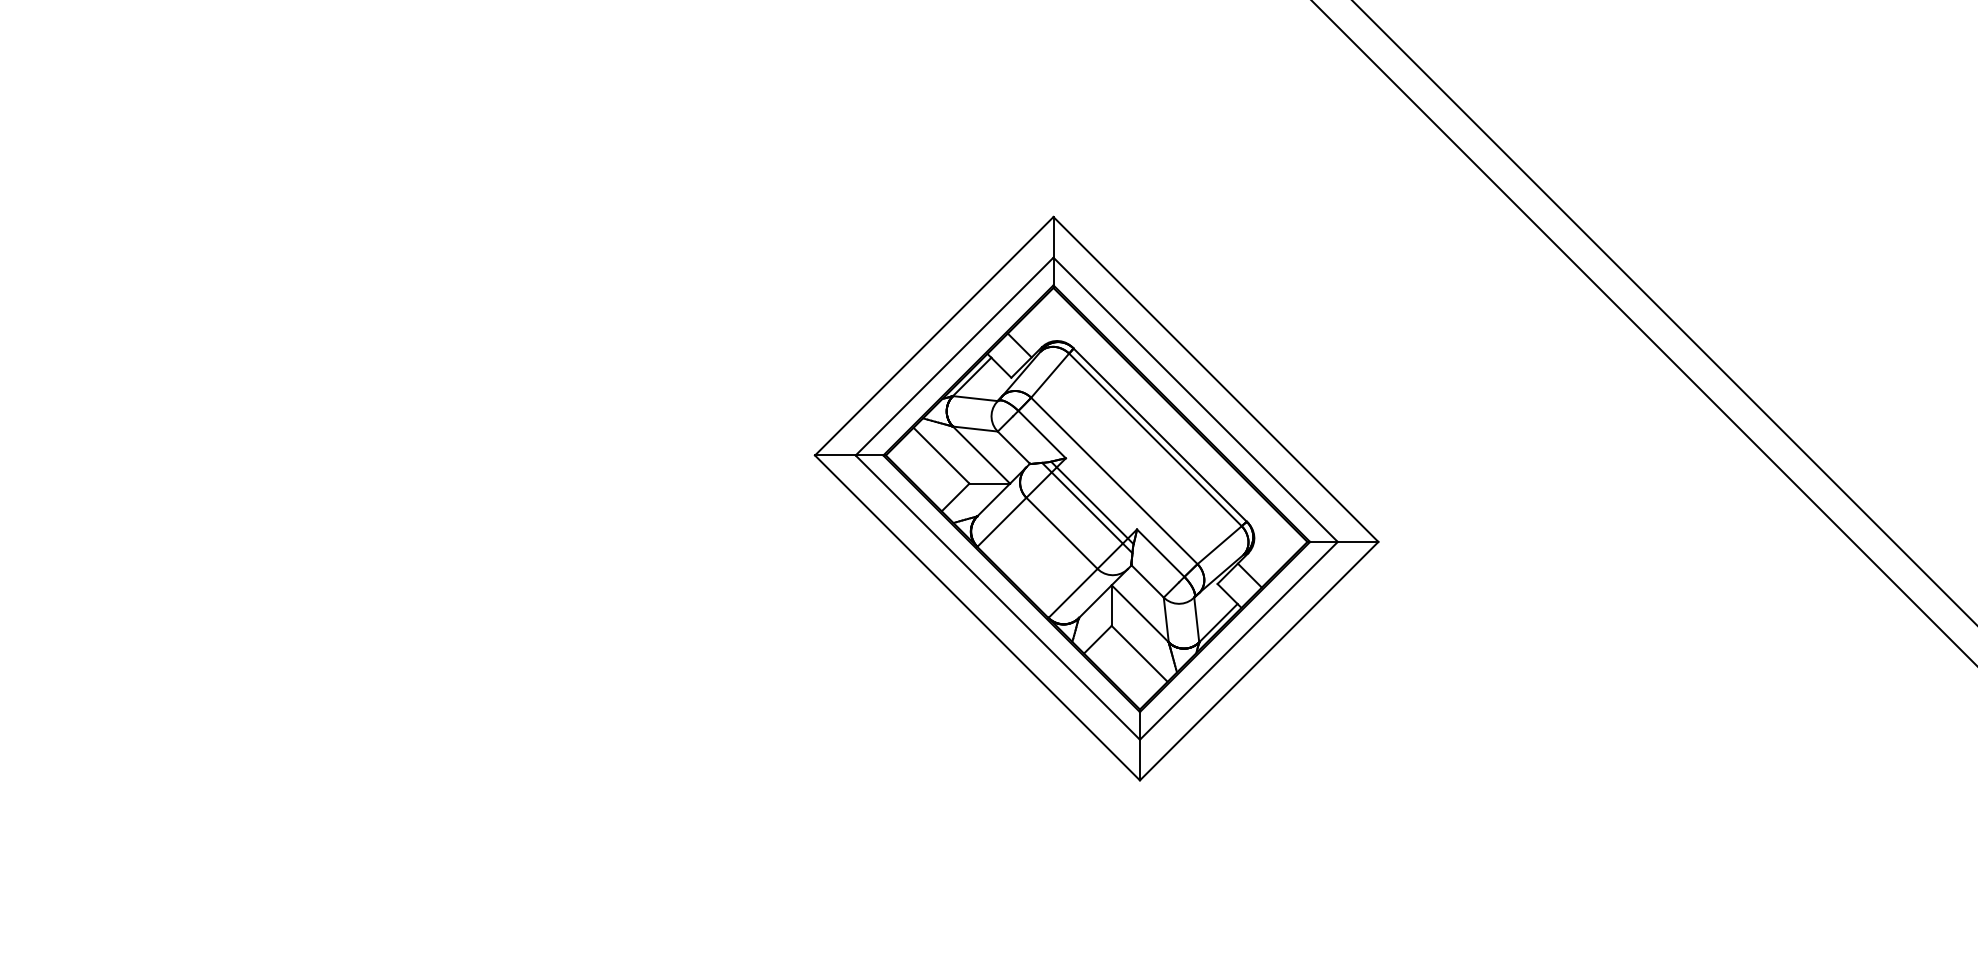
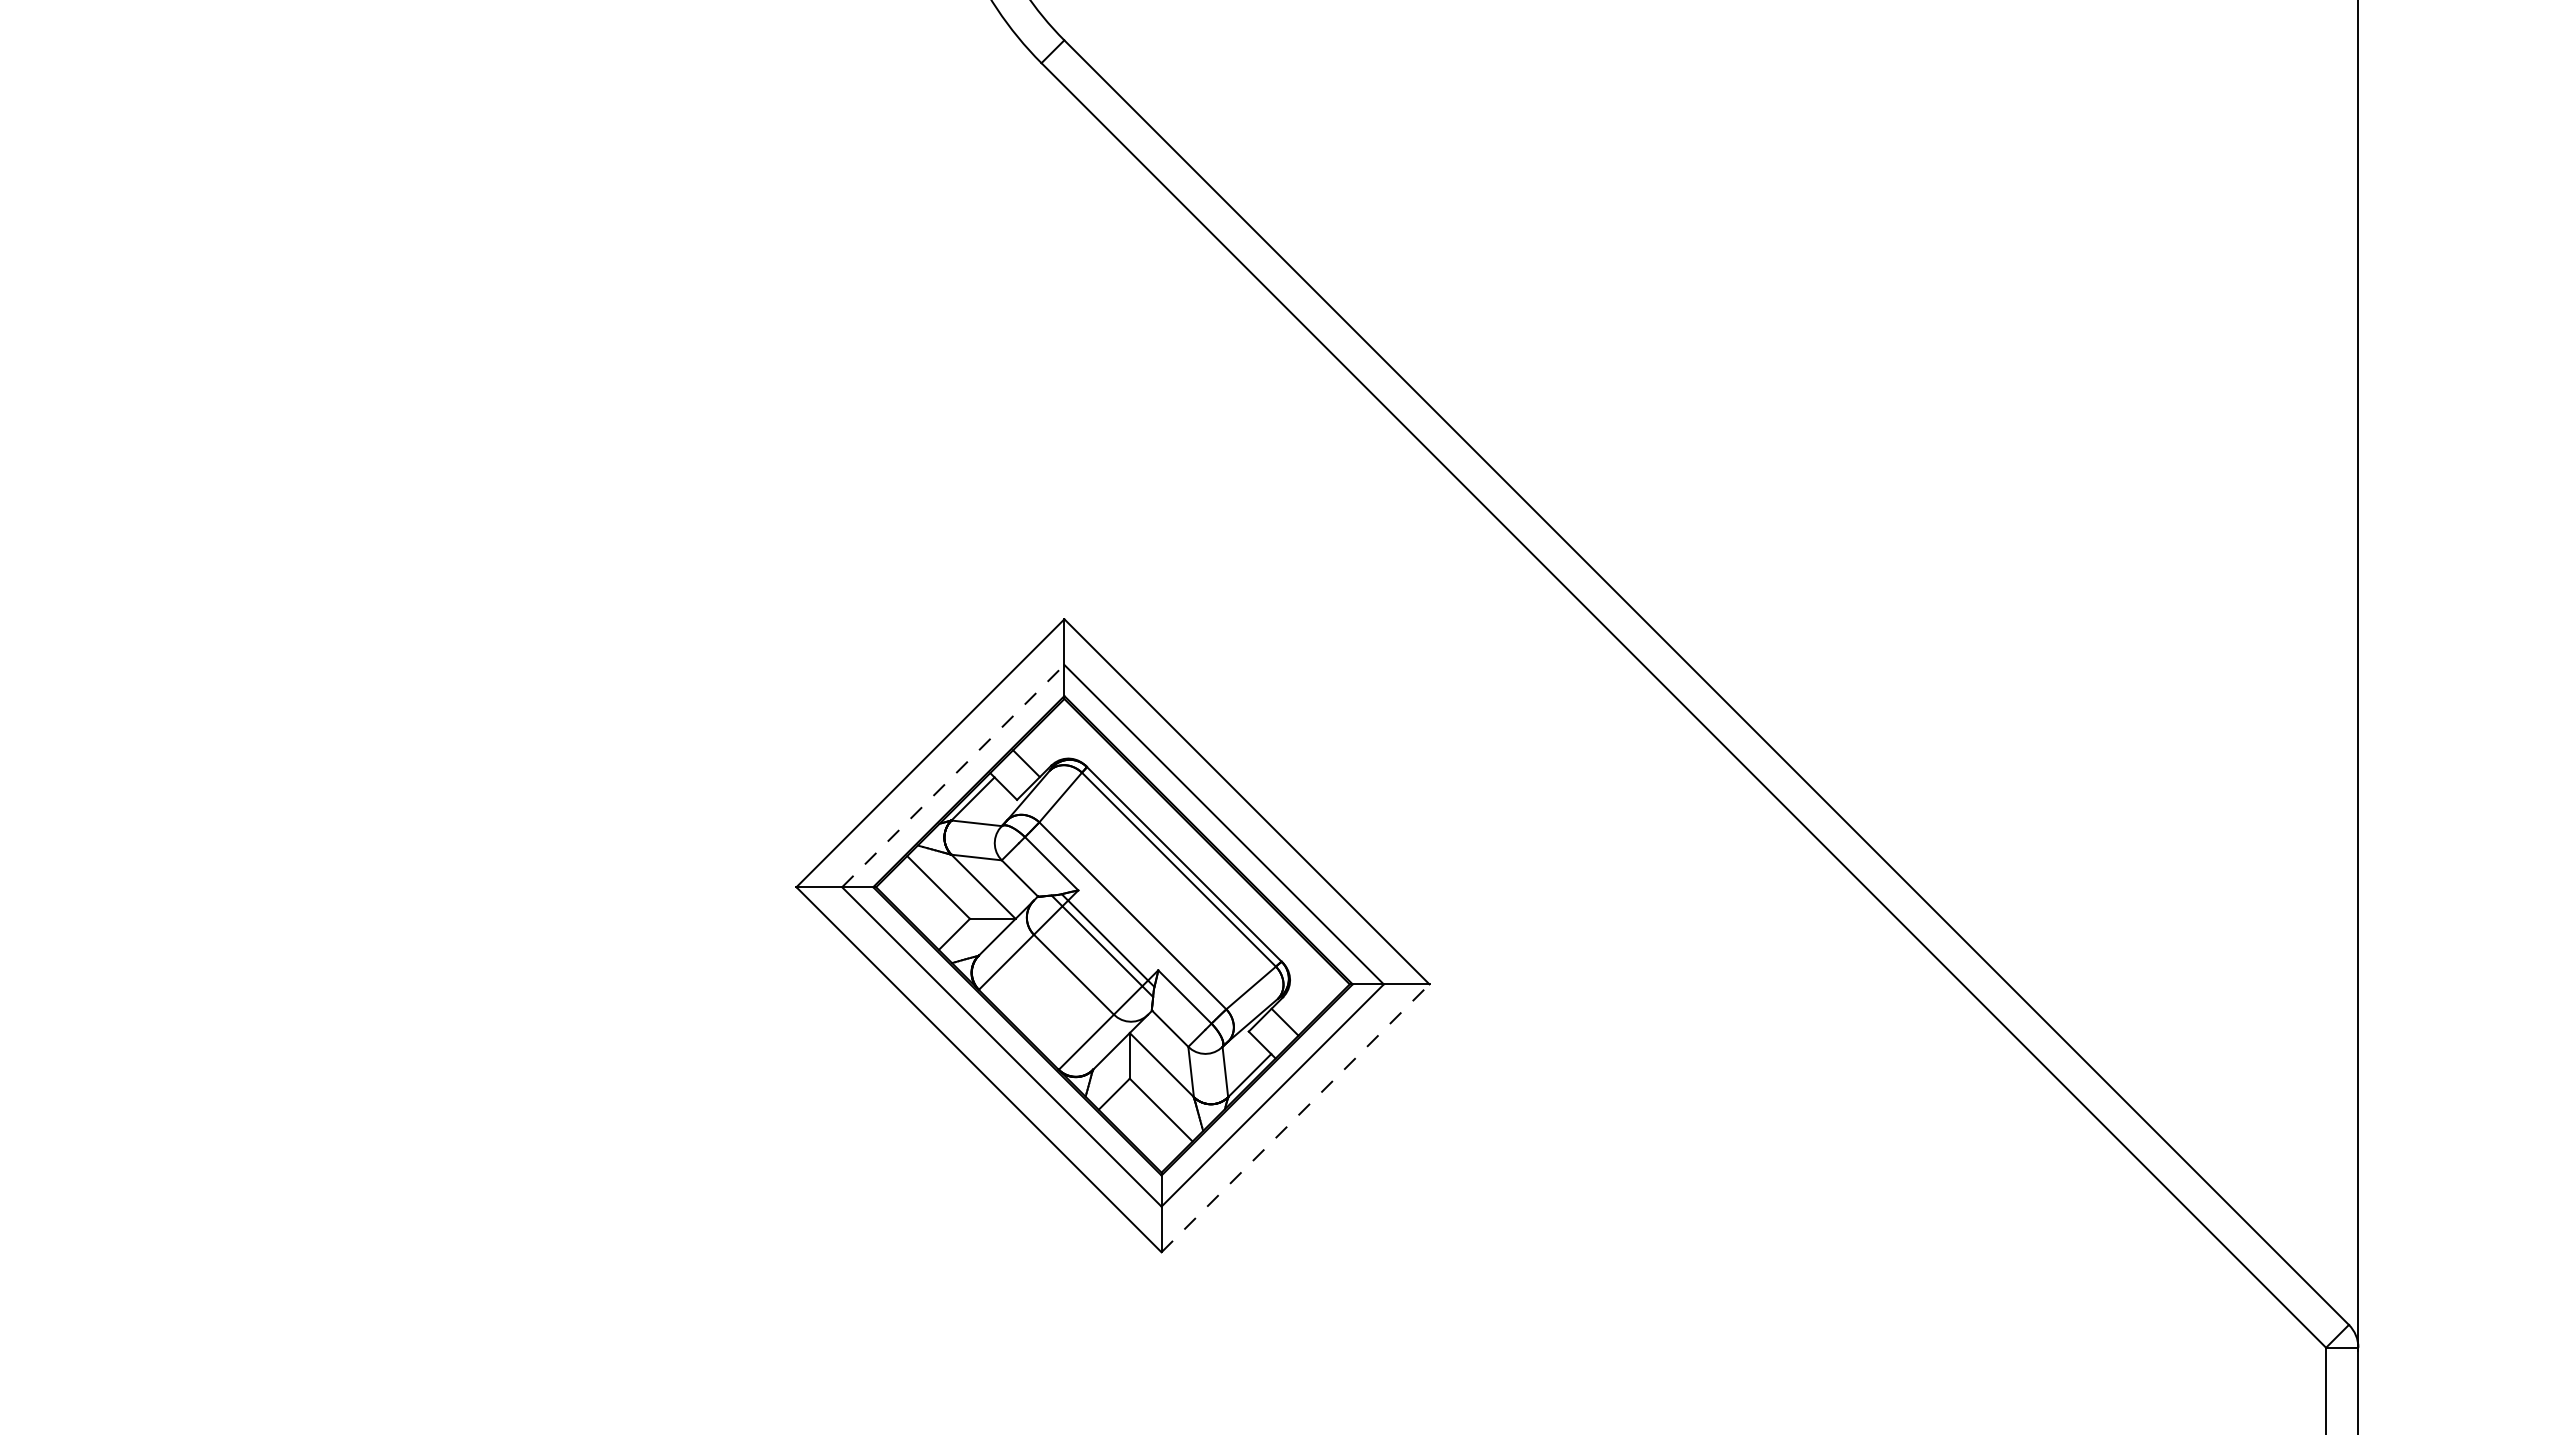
line: (954, 356) -> (953, 775), solid -> dashed
line: (1259, 660) -> (1295, 1117), solid -> dashed

